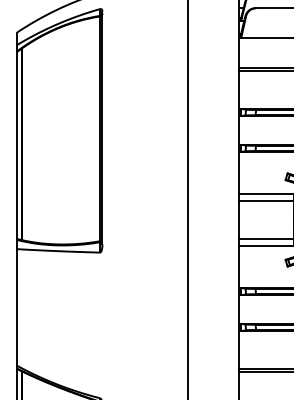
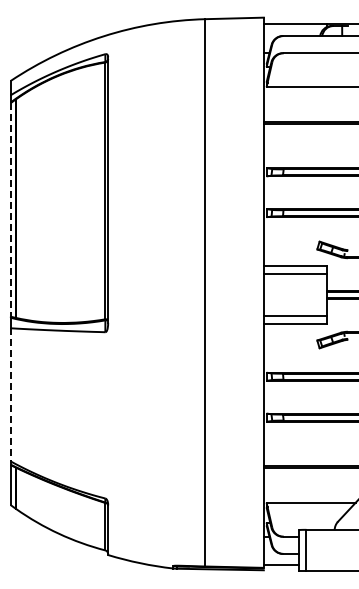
line: (16, 145) -> (10, 209), solid -> dashed
line: (16, 307) -> (10, 394), solid -> dashed

